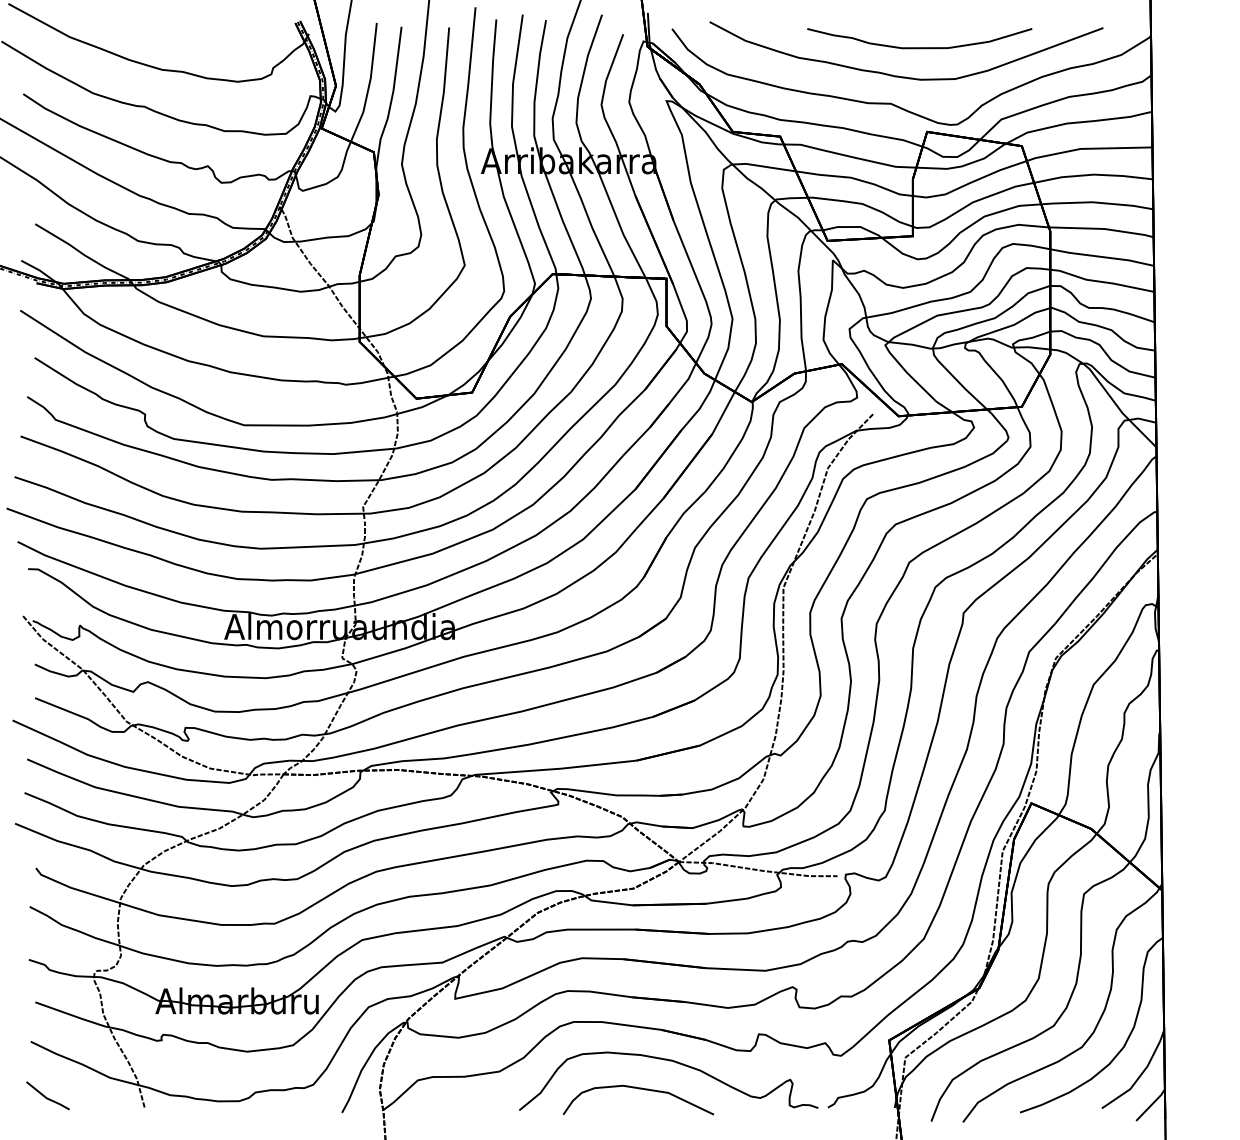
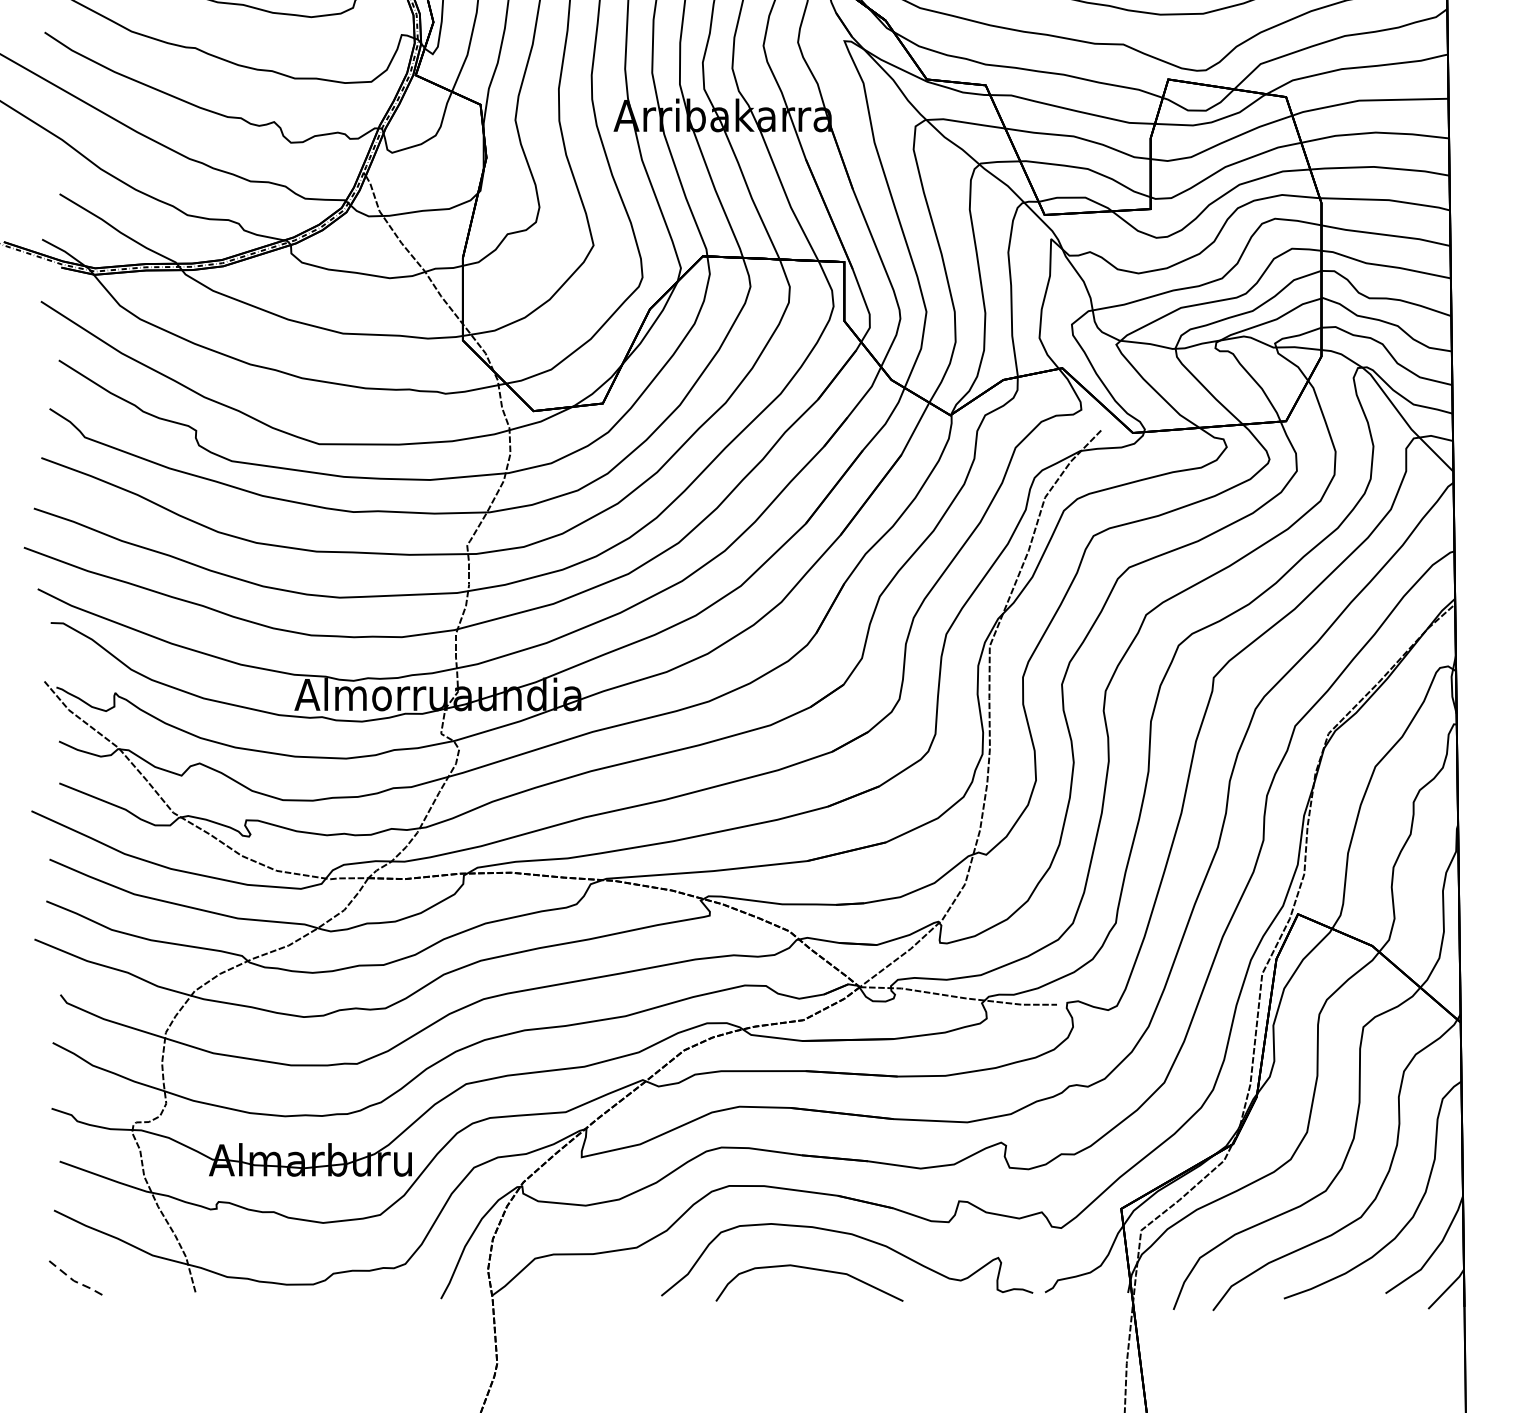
line: (46, 1098) -> (73, 1281), solid -> dashed

